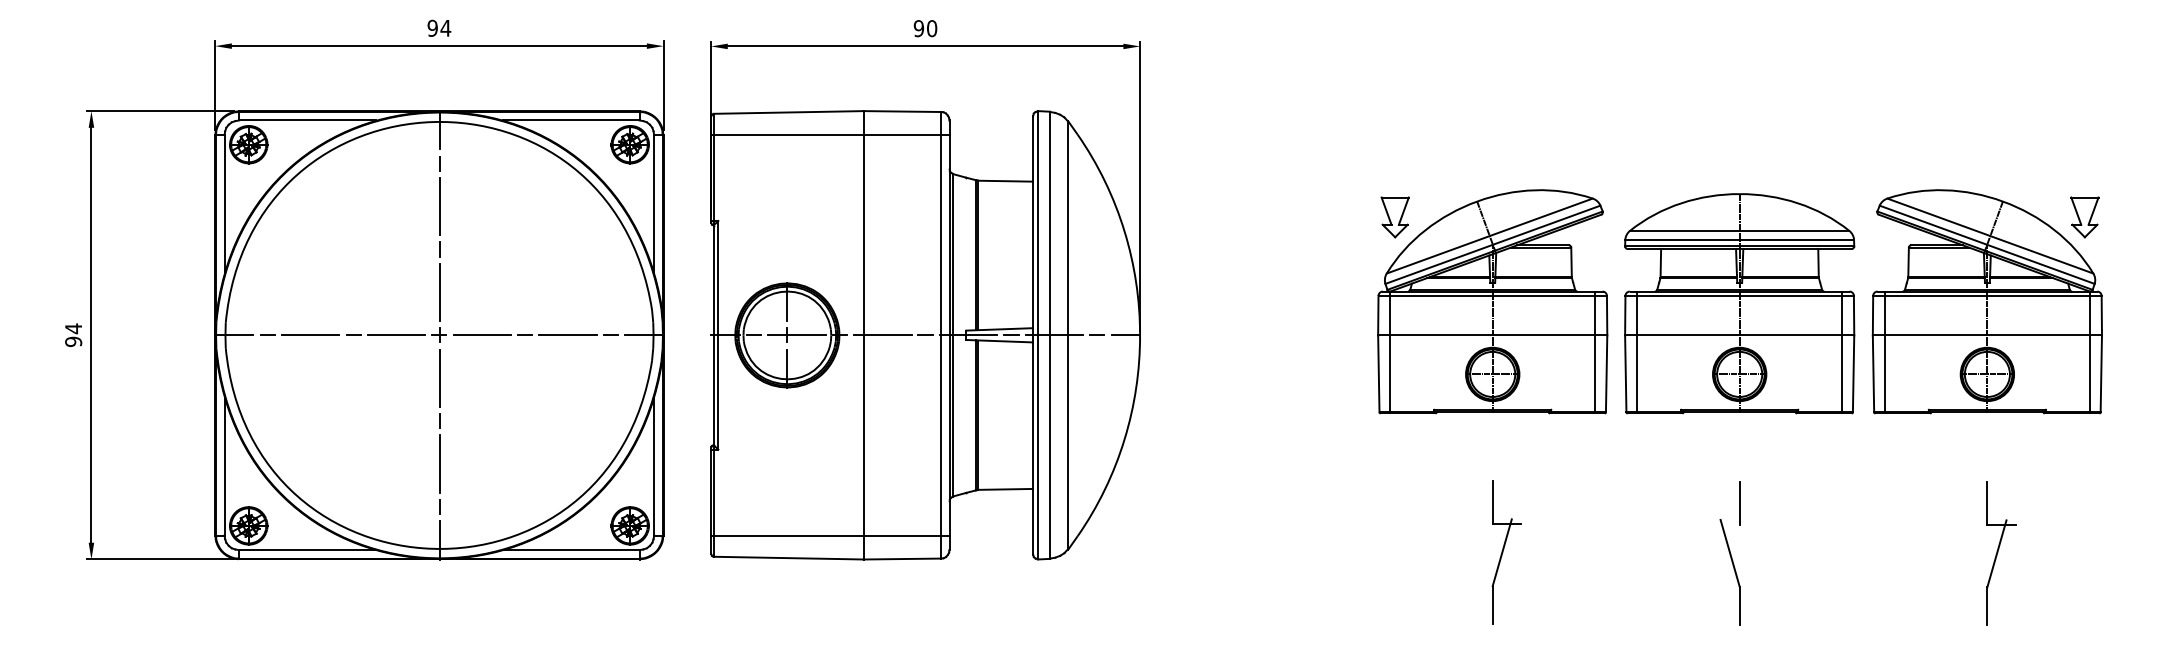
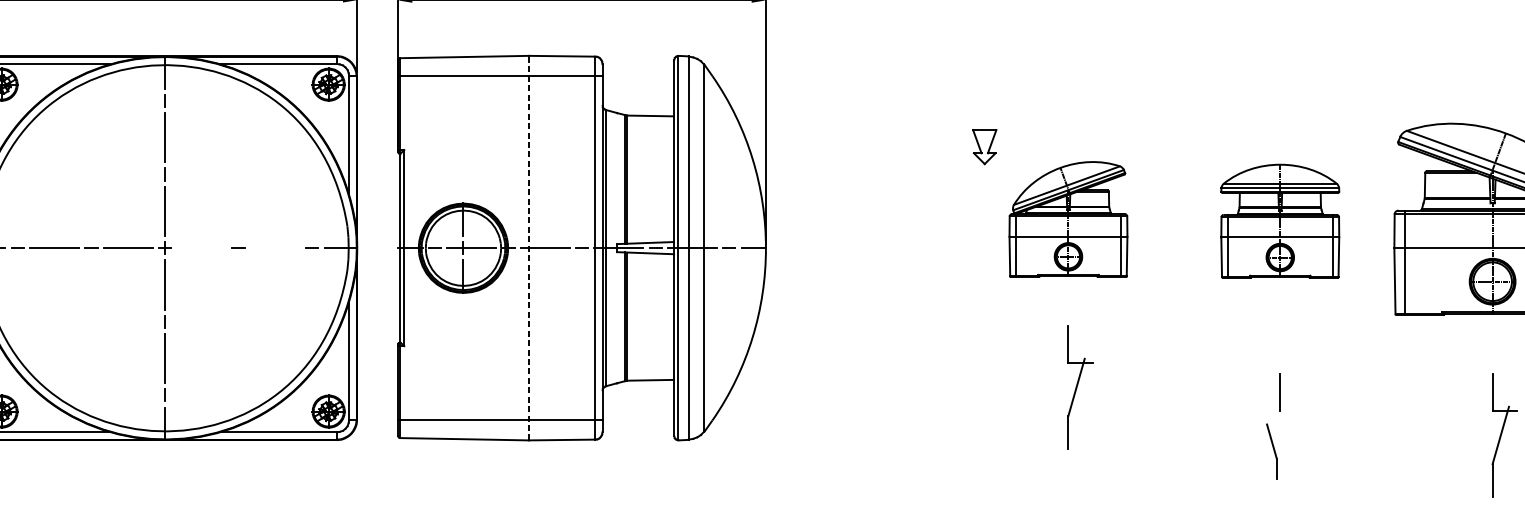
part: (1492, 301) -> (1068, 219), size x0.6
part: (1739, 303) -> (1280, 220), size x0.6
line: (863, 334) -> (528, 247), solid -> dashed
line: (481, 335) -> (201, 248), removed
line: (567, 335) -> (274, 248), removed
part: (1506, 552) -> (1080, 387), moved
part: (1729, 572) -> (1271, 451), size x0.6

